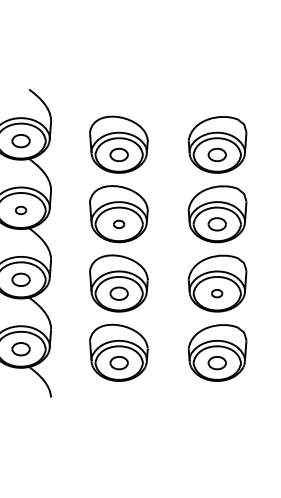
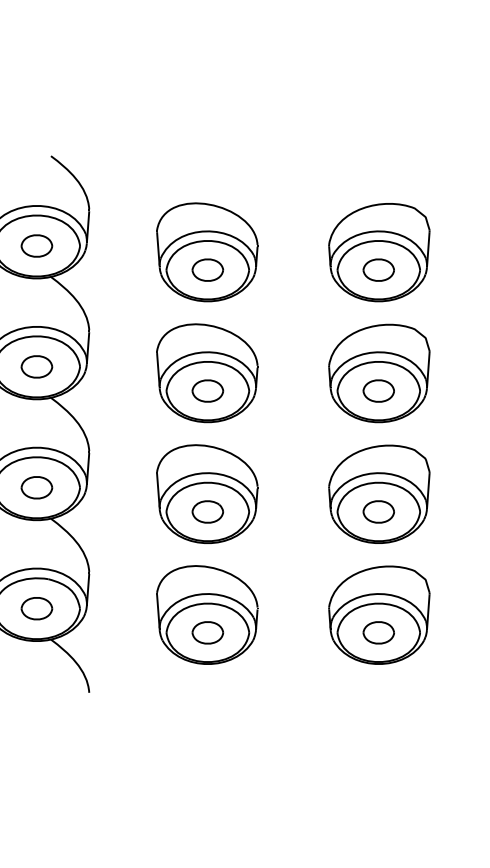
part: (20, 210) -> (35, 366), size x1.67
part: (118, 224) -> (206, 391), size x1.67
part: (216, 293) -> (377, 511), size x1.67

